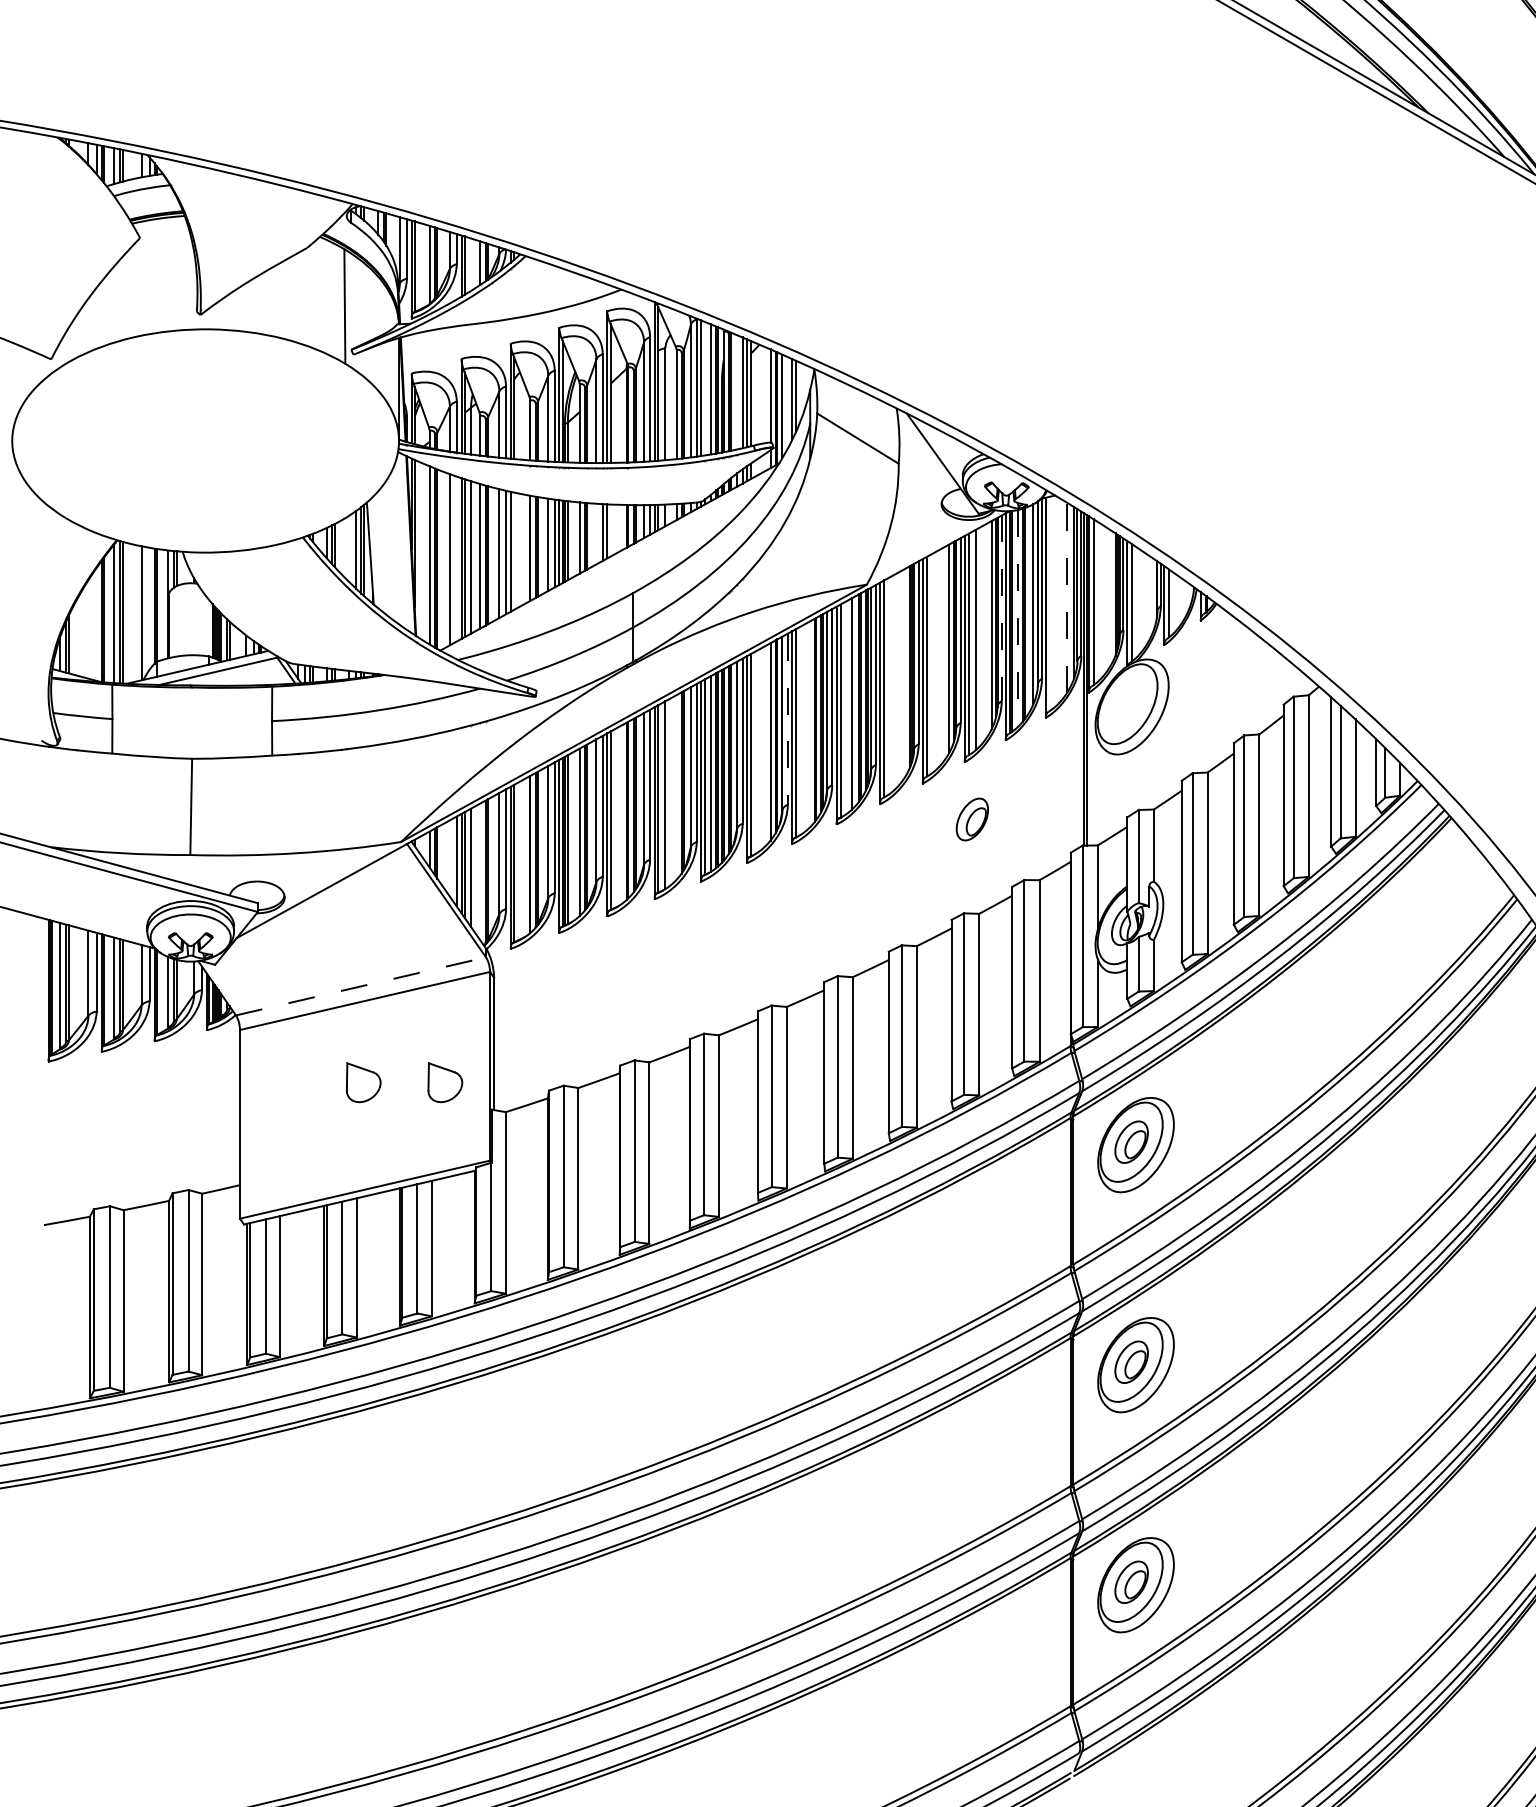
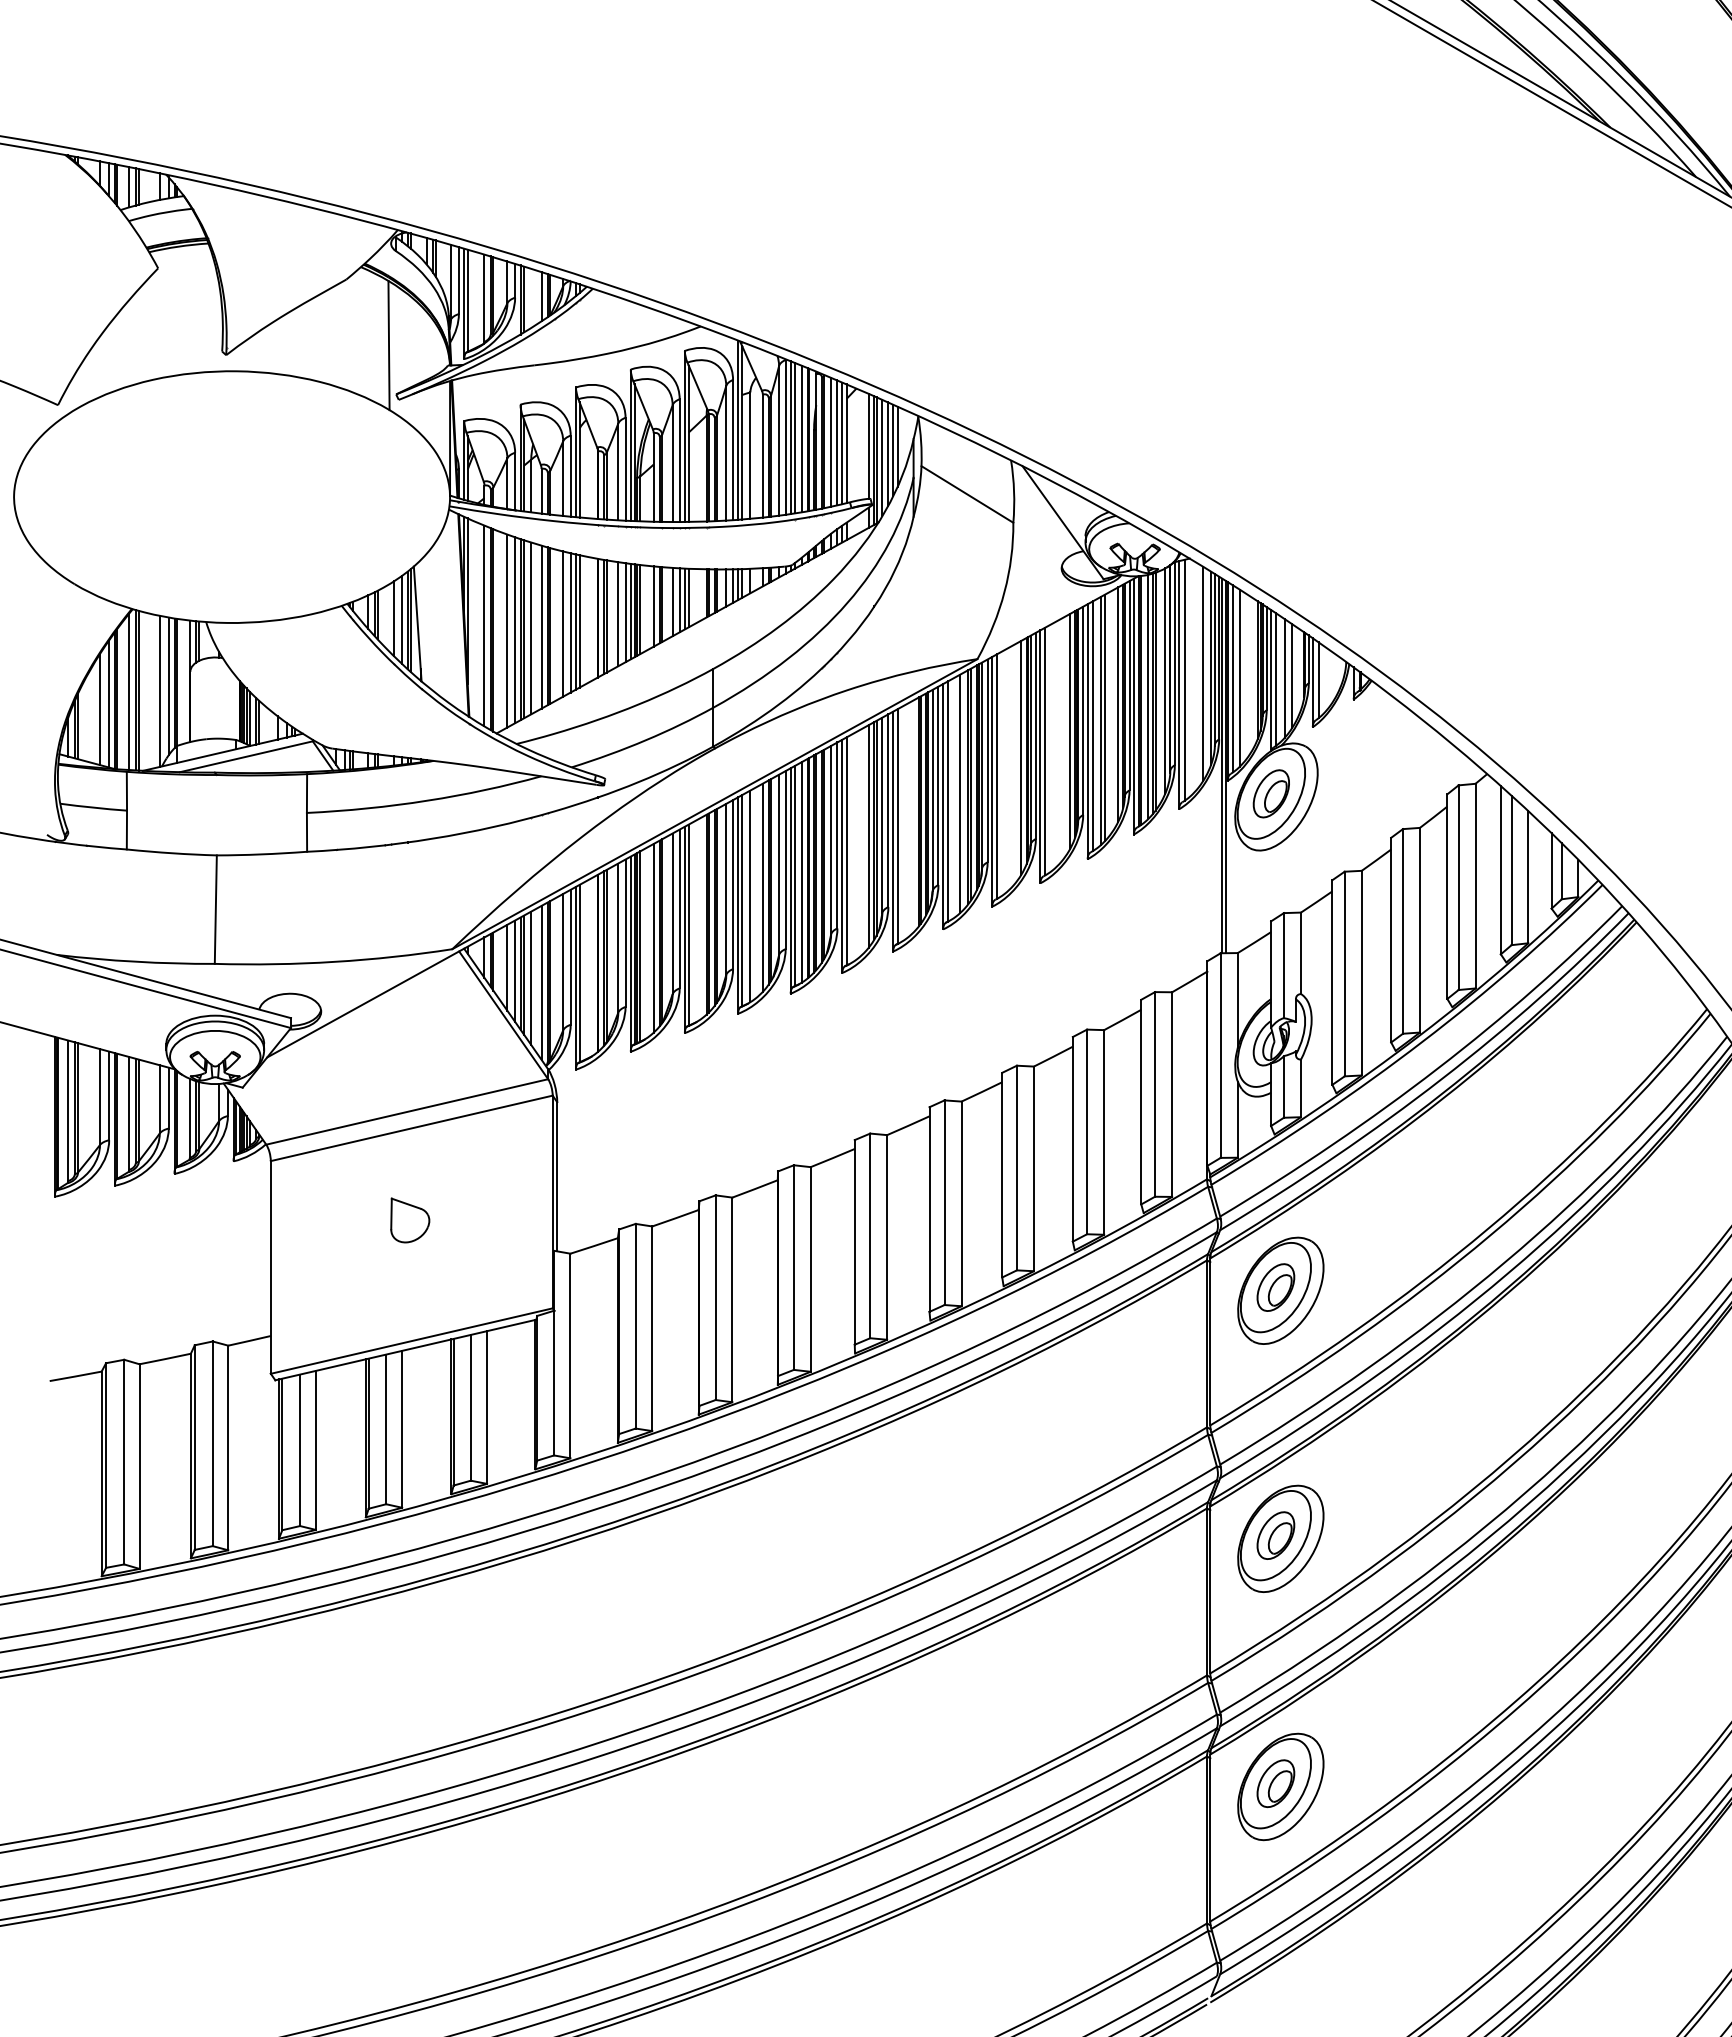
line: (704, 388) -> (794, 437), added
line: (737, 391) -> (831, 441), added
line: (787, 402) -> (888, 453), added
line: (610, 530) -> (688, 597), added
line: (596, 533) -> (672, 601), added
line: (348, 548) -> (393, 618), added
line: (513, 551) -> (579, 621), added
line: (457, 559) -> (515, 630), added
line: (1067, 597) -> (1203, 673), dashed -> solid
line: (1146, 599) -> (1292, 675), added
line: (1099, 600) -> (1239, 677), added
line: (1139, 601) -> (1284, 678), added
line: (1050, 602) -> (1184, 679), added
line: (149, 608) -> (168, 686), added
line: (1001, 608) -> (1129, 685), dashed -> solid
line: (1018, 618) -> (1148, 697), dashed -> solid
line: (96, 624) -> (109, 703), added
line: (88, 629) -> (100, 709), added
line: (980, 636) -> (1105, 717), added
line: (905, 671) -> (1021, 757), added
line: (787, 719) -> (888, 811), dashed -> solid
line: (676, 787) -> (762, 887), added
part: (971, 819) -> (1270, 793), moved
line: (449, 858) -> (507, 967), added
line: (480, 871) -> (541, 982), added
line: (361, 986) -> (407, 1111), dashed -> solid
part: (445, 1082) -> (502, 1220), removed

